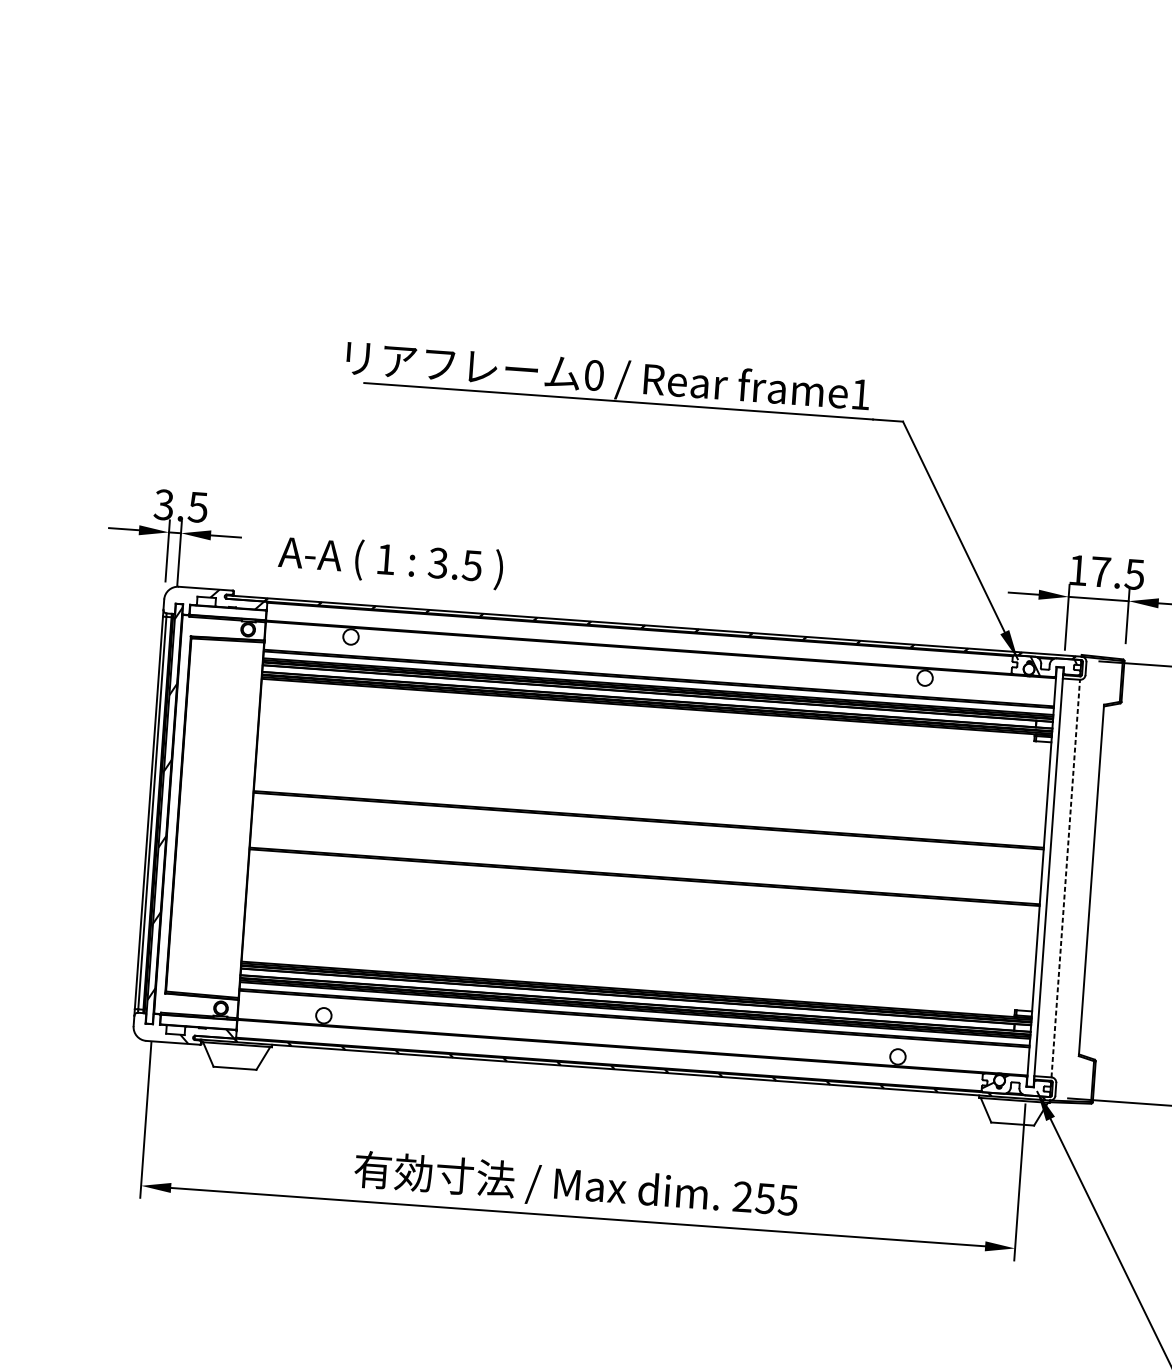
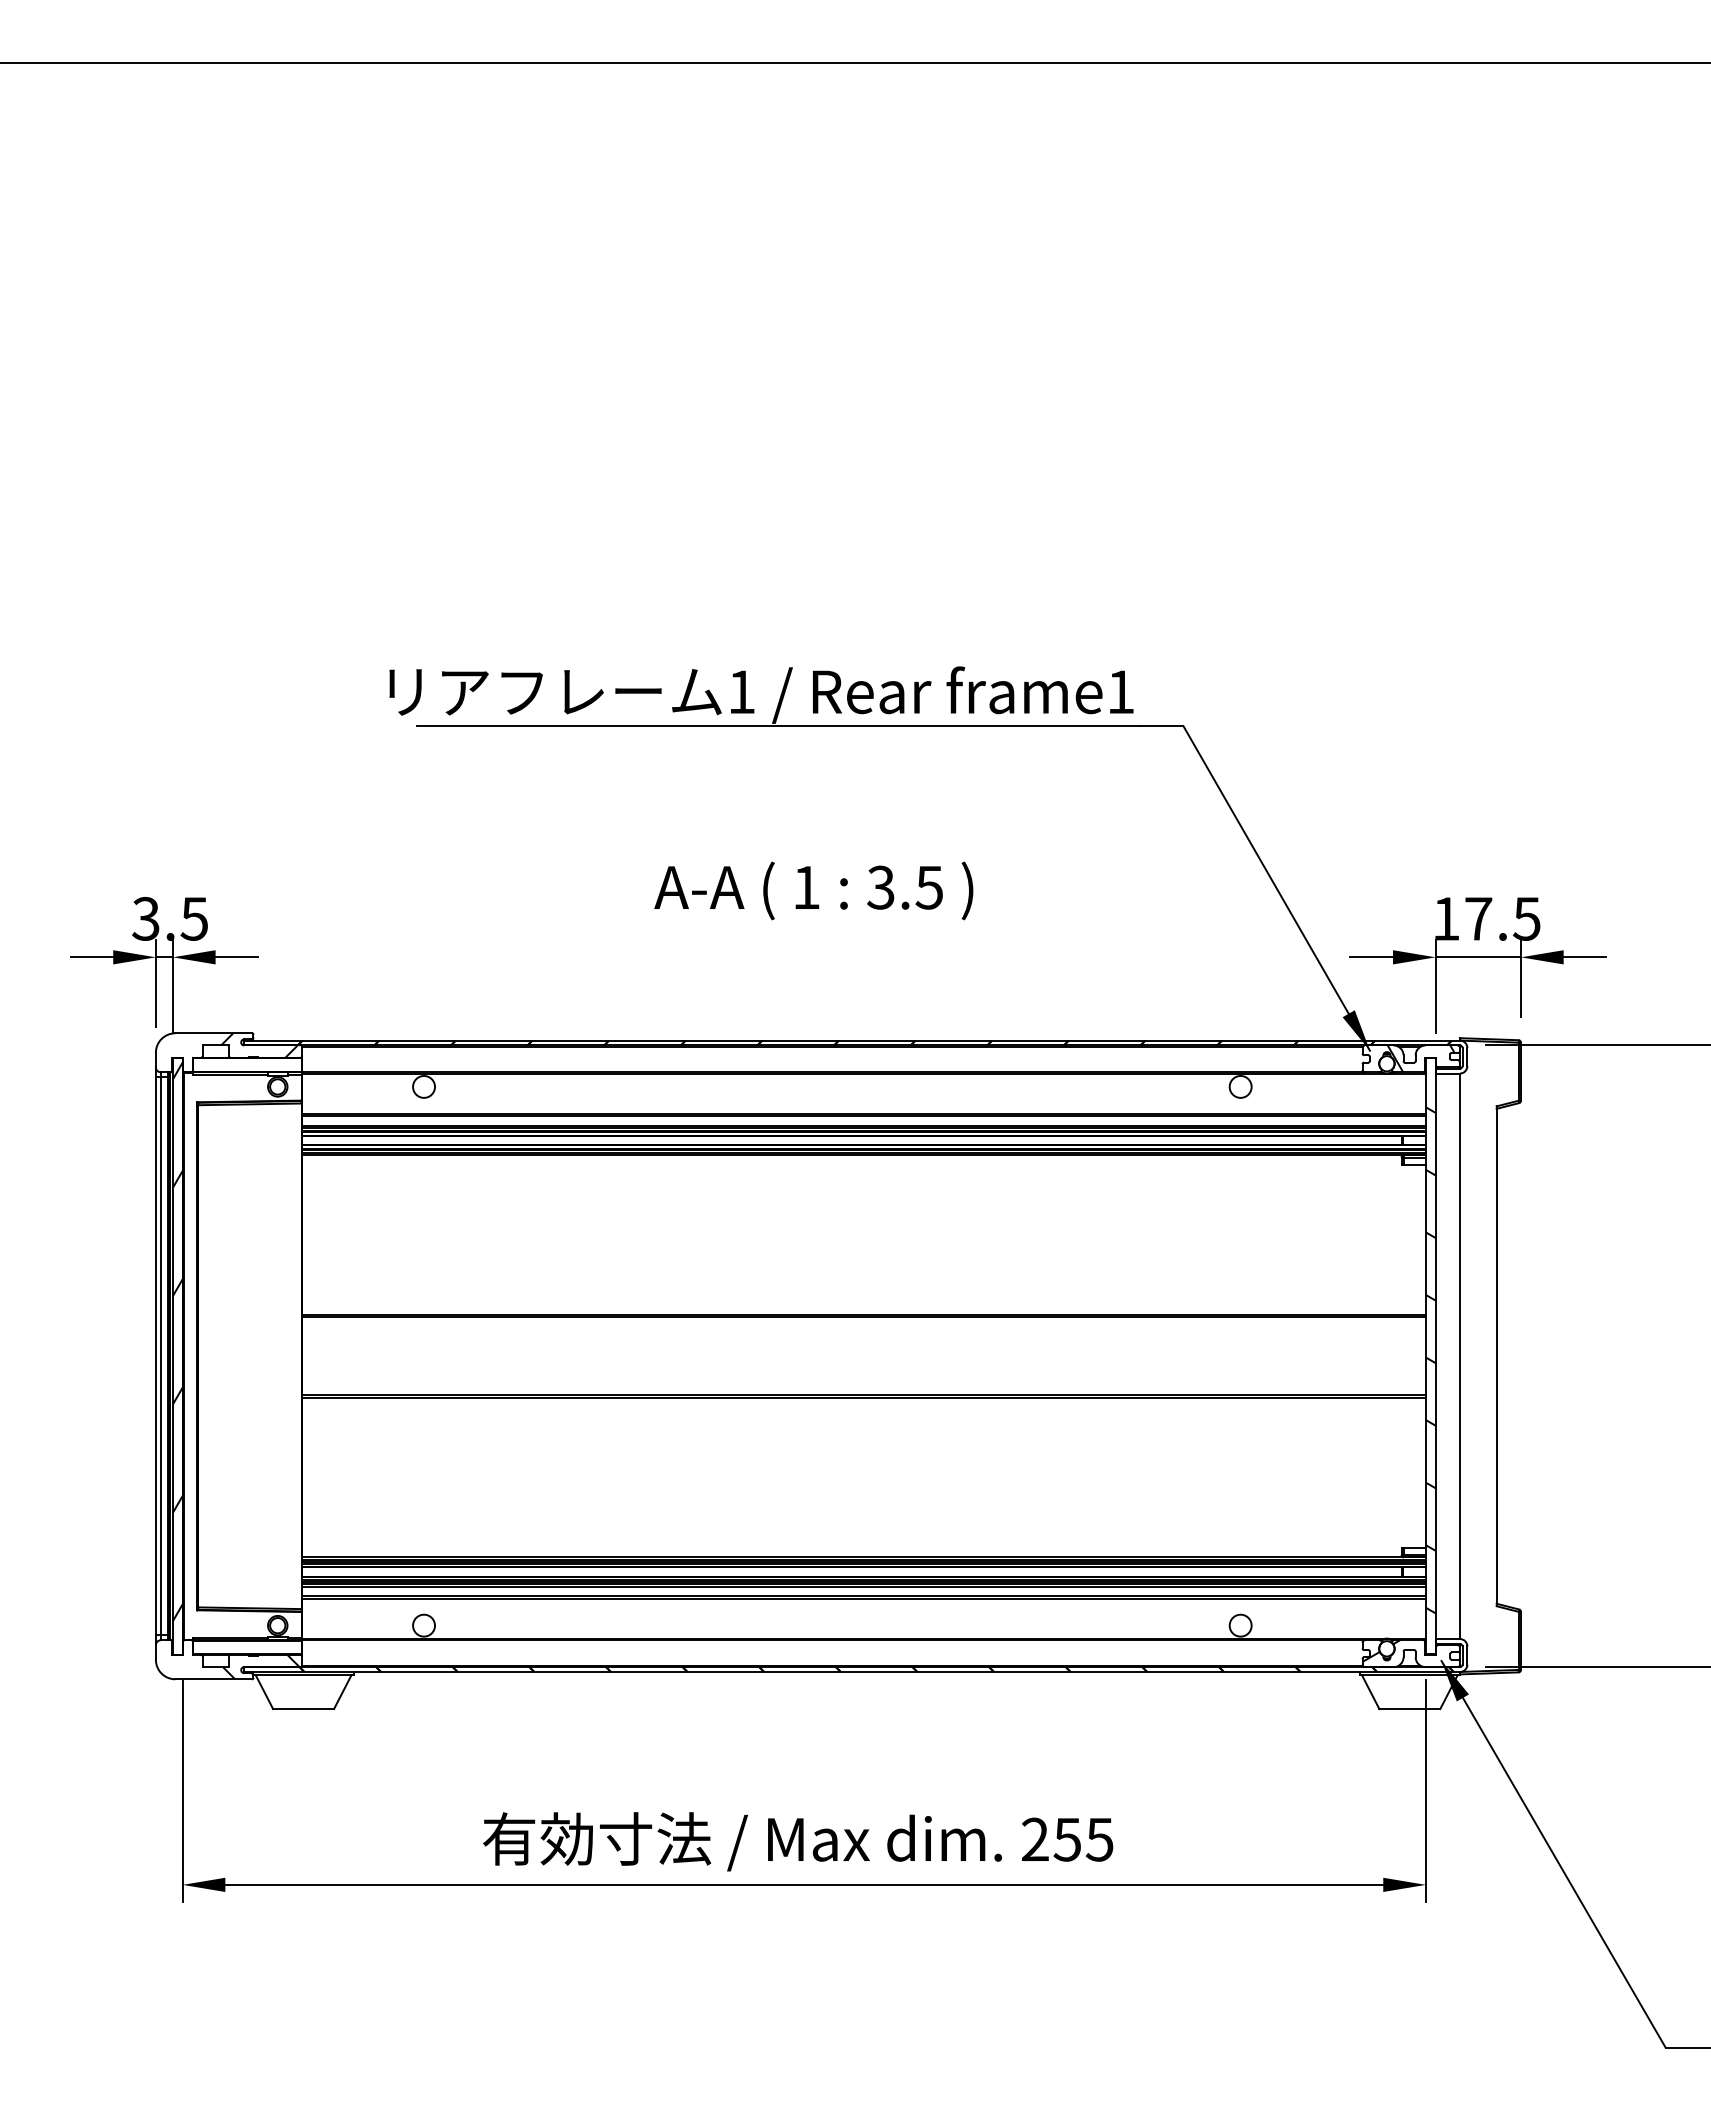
text: (594, 375) -> (741, 692), 0 -> 1
text: (390, 561) -> (813, 890), moved
line: (1066, 878) -> (1460, 1356), dashed -> solid
hatch: (1044, 880) -> (1430, 1360), added

